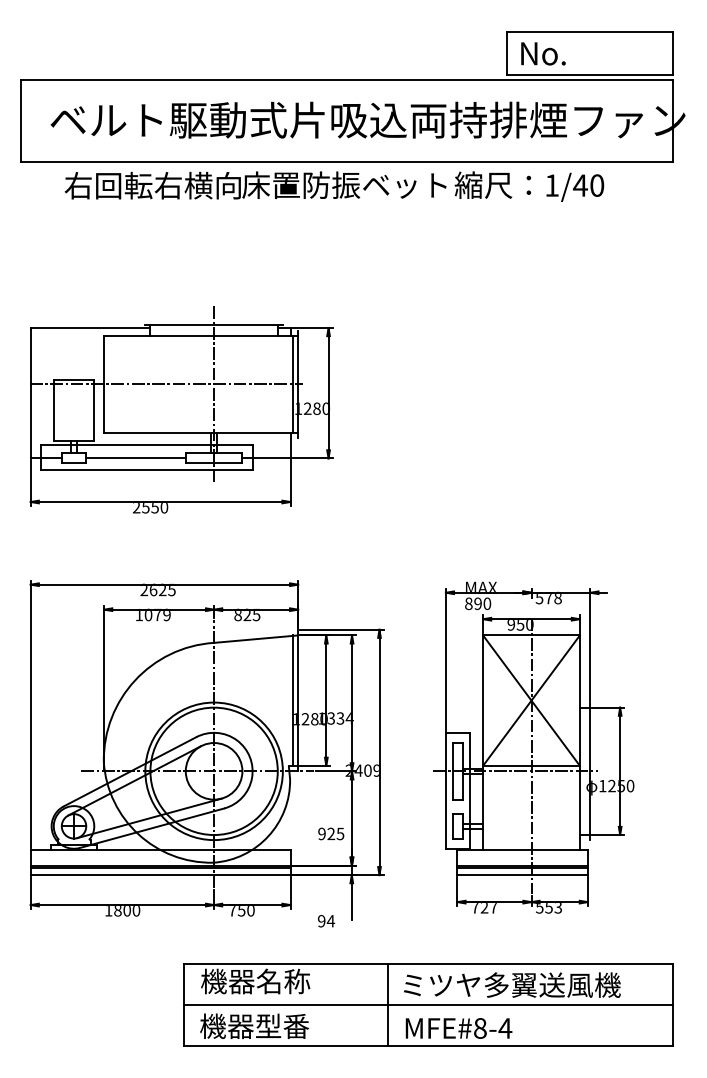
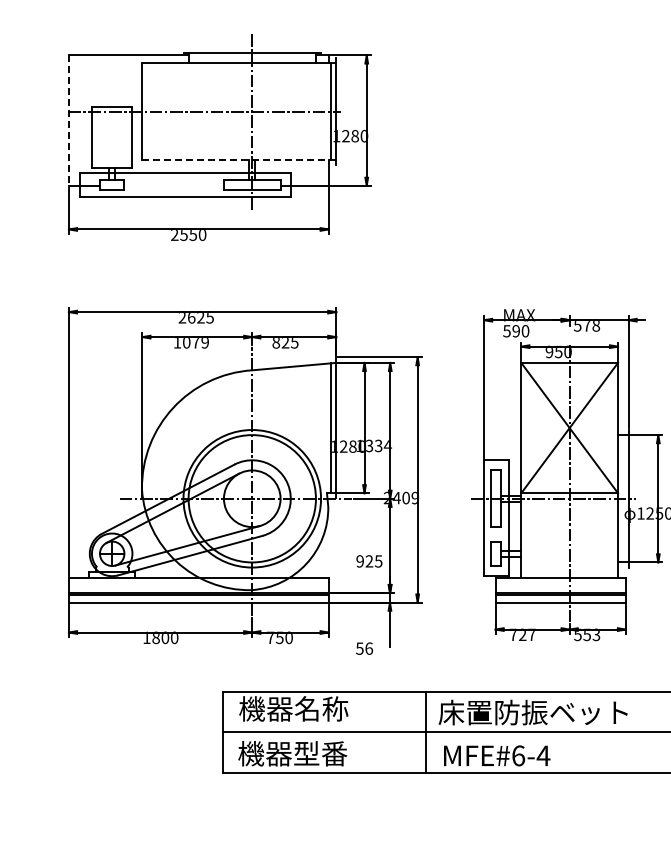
line: (30, 393) -> (68, 120), solid -> dashed
line: (200, 432) -> (238, 159), solid -> dashed
line: (135, 458) -> (173, 185), removed
text: (468, 603) -> (506, 330), 890 -> 590
text: (326, 921) -> (364, 648), 94 -> 56
text: (510, 984) -> (548, 711), ミツヤ多翼送風機 -> 床置防振ベット
text: (480, 1028) -> (518, 755), MFE#8-4 -> MFE#6-4

